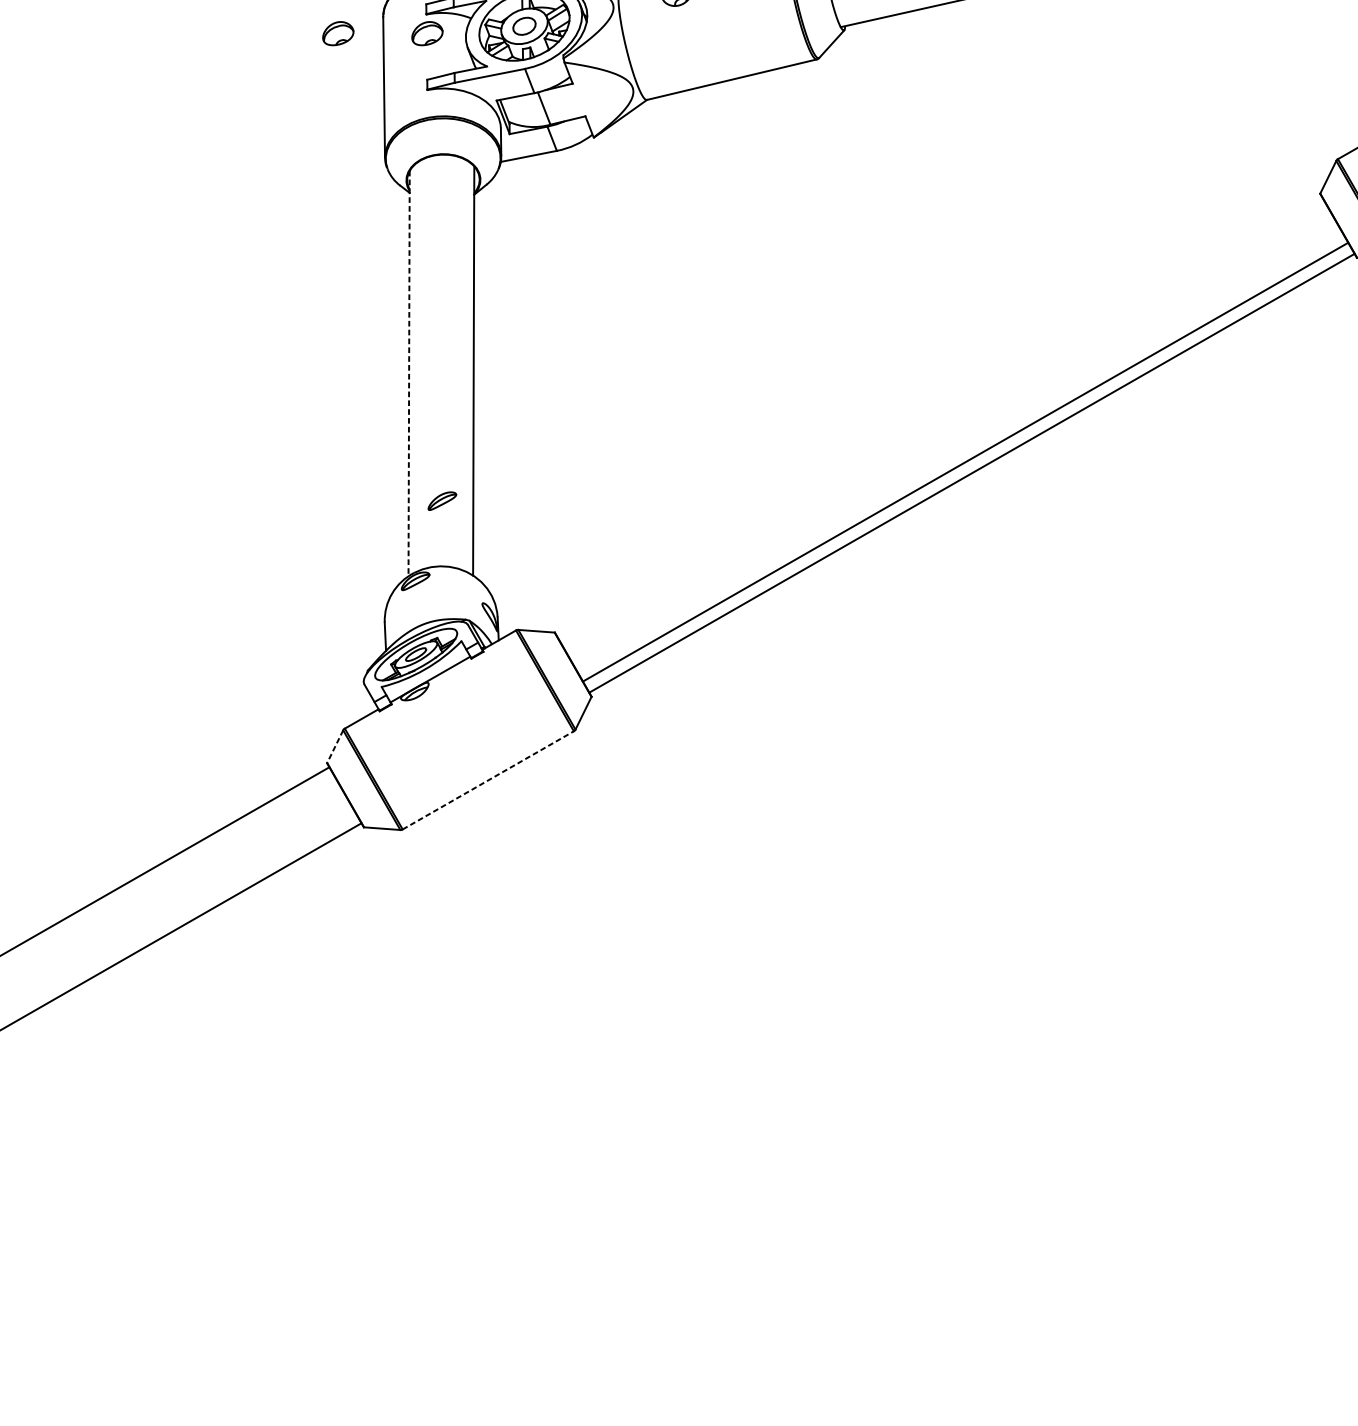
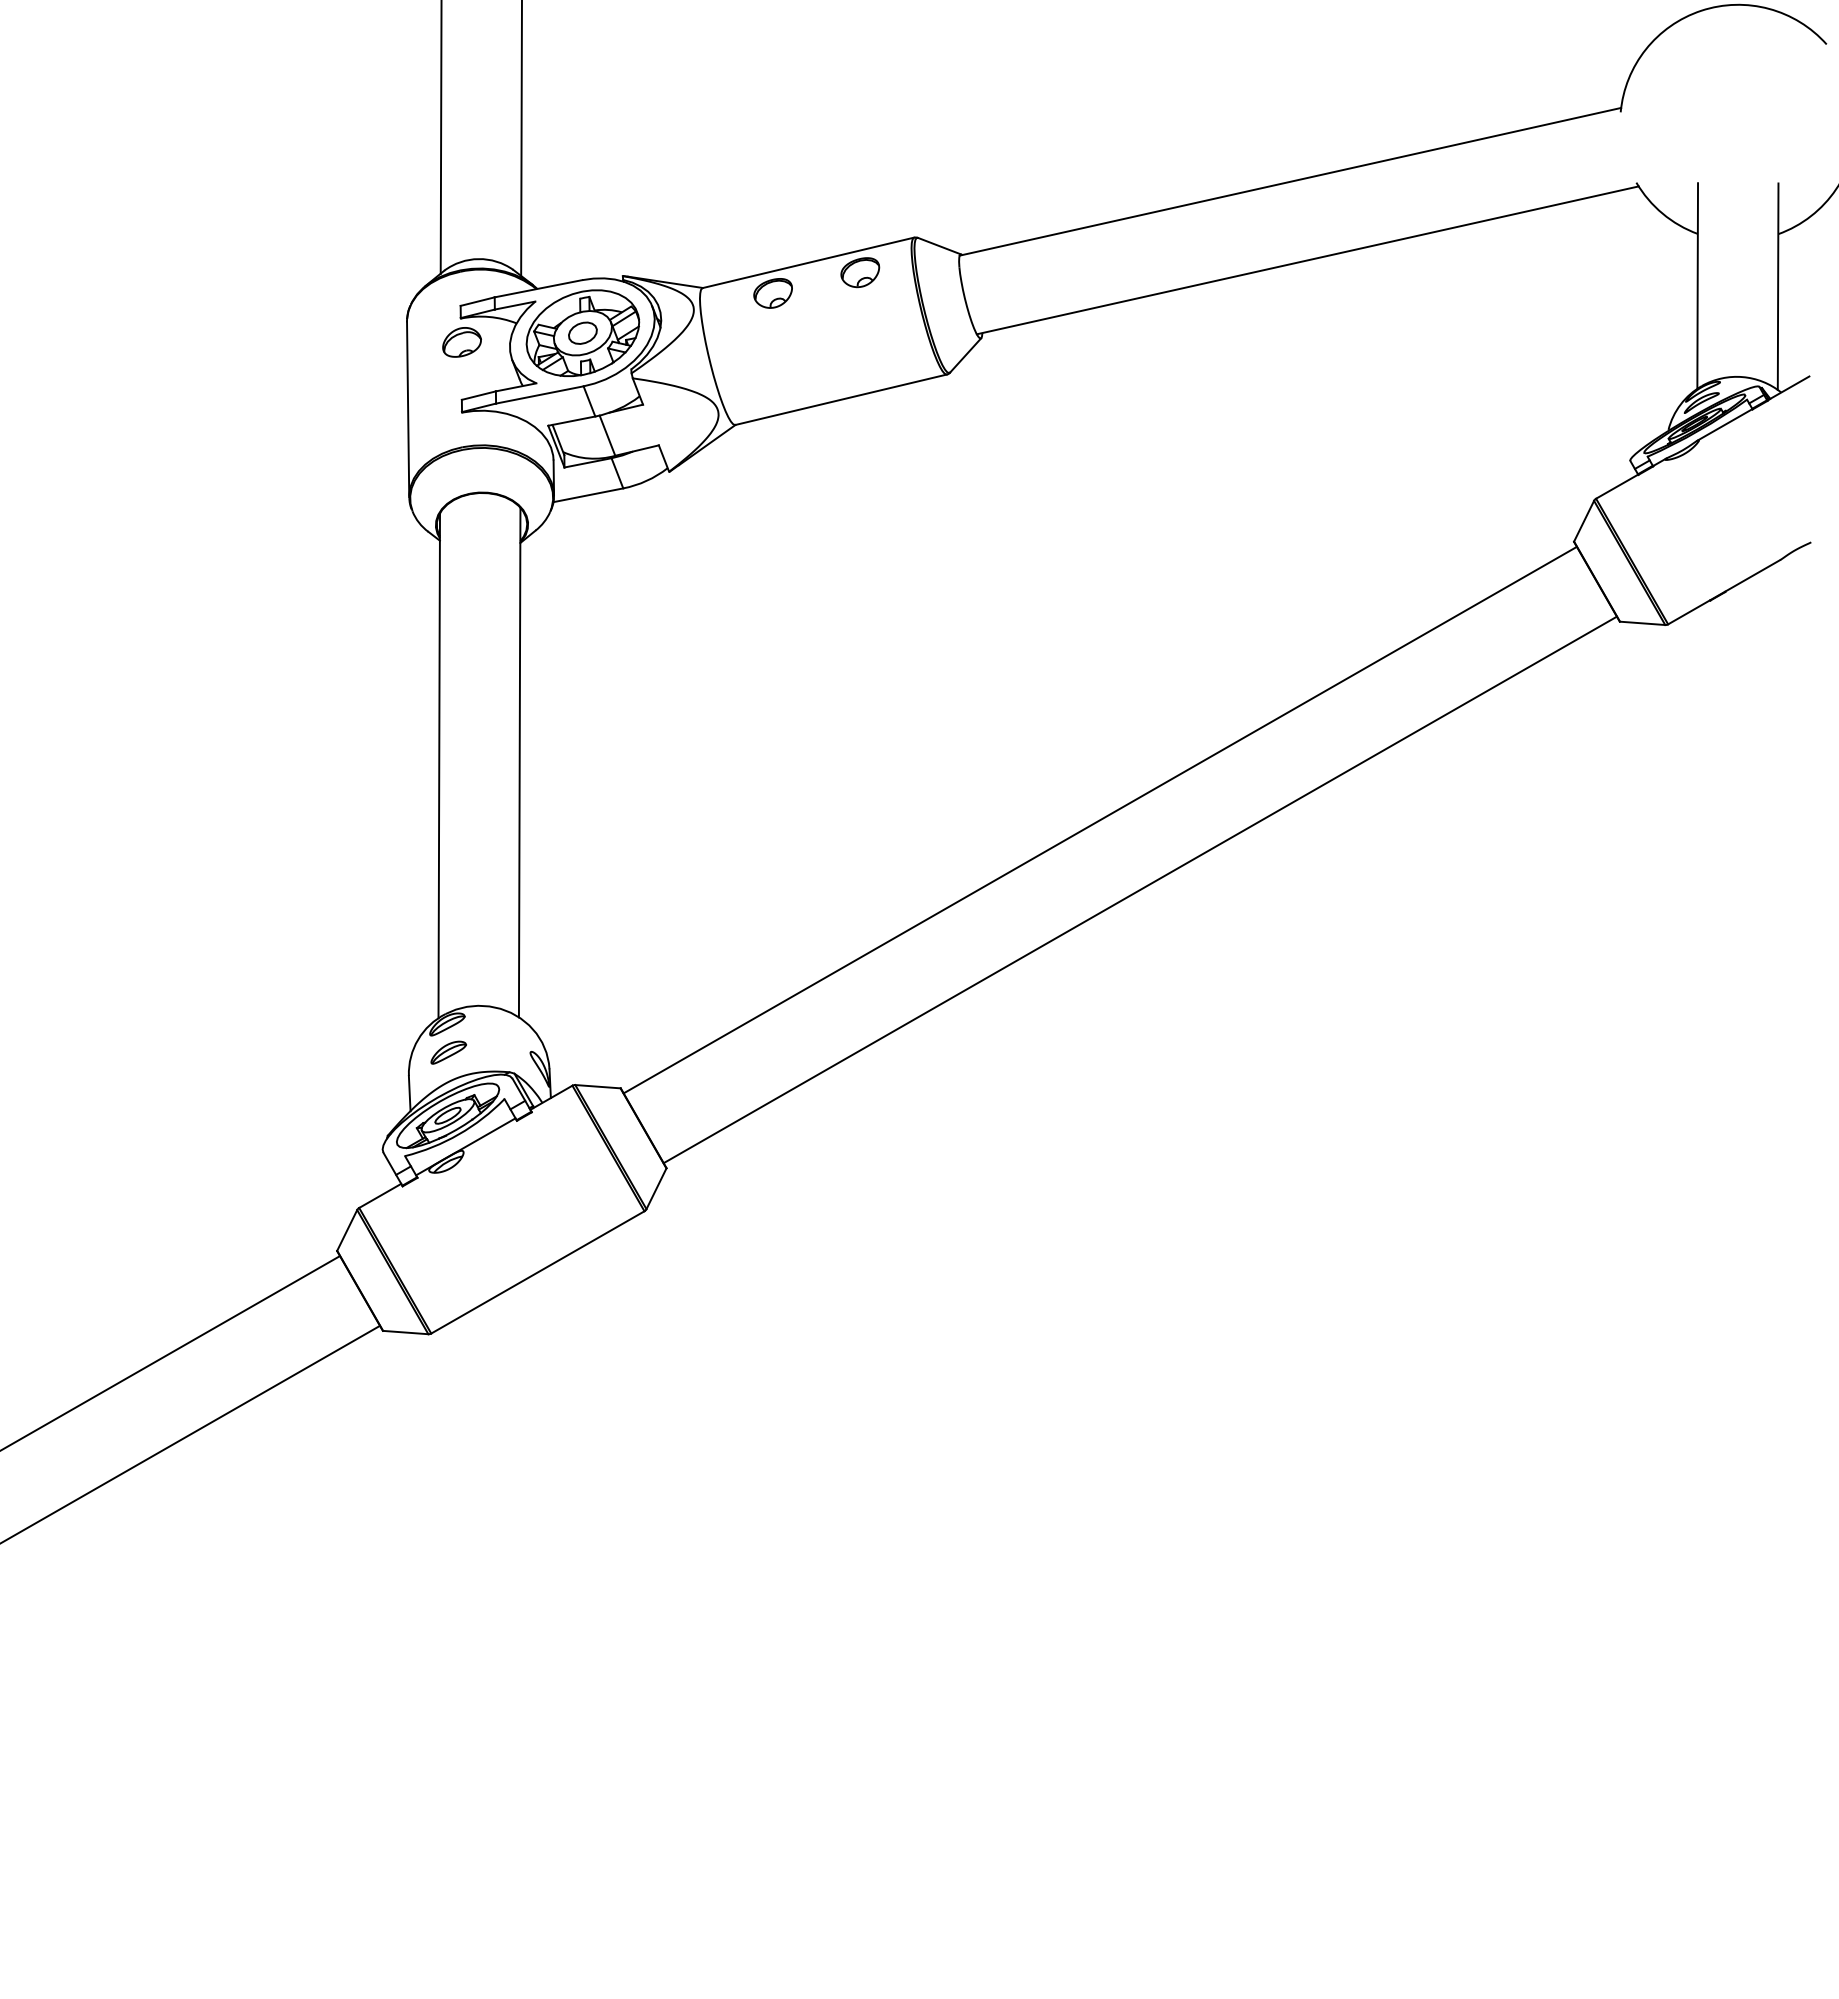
part: (337, 33) -> (350, 342), removed
line: (409, 373) -> (439, 765), dashed -> solid
line: (964, 461) -> (1099, 819), moved
part: (442, 501) -> (448, 1052), moved
line: (335, 746) -> (347, 1230), dashed -> solid
line: (488, 780) -> (537, 1272), dashed -> solid

